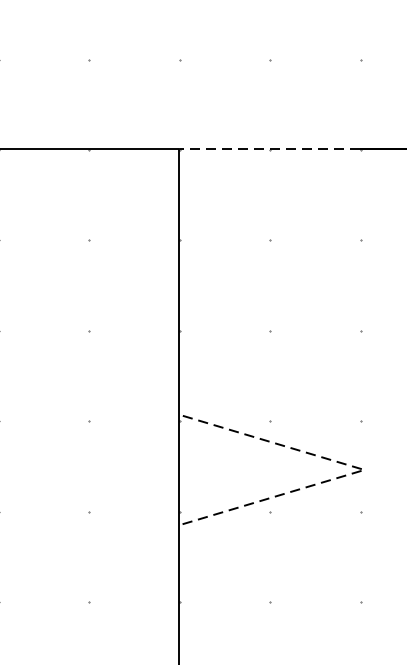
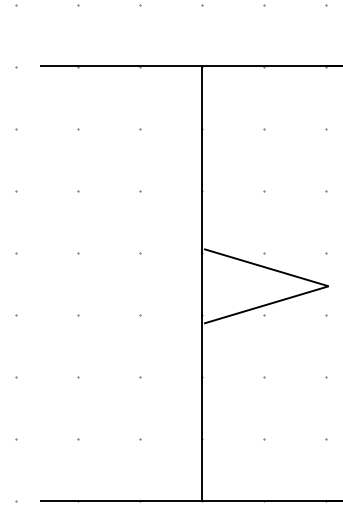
line: (269, 149) -> (263, 66), dashed -> solid
line: (364, 470) -> (328, 286), dashed -> solid

